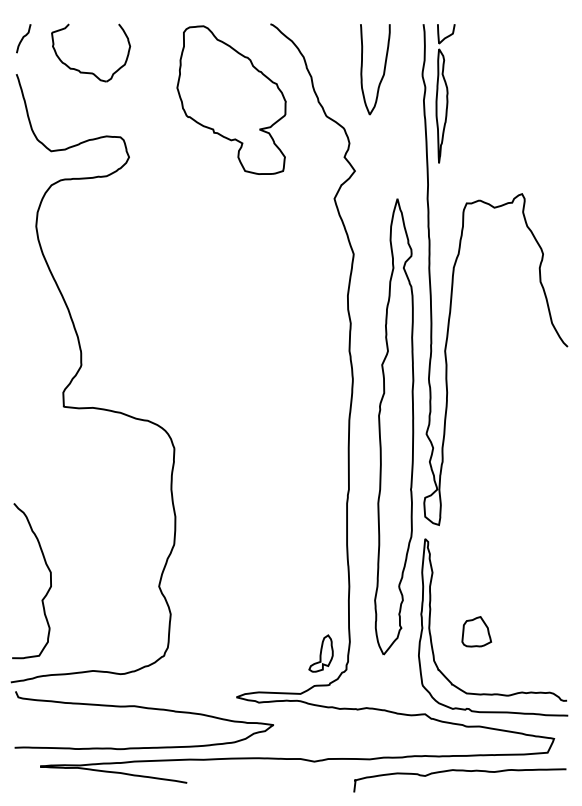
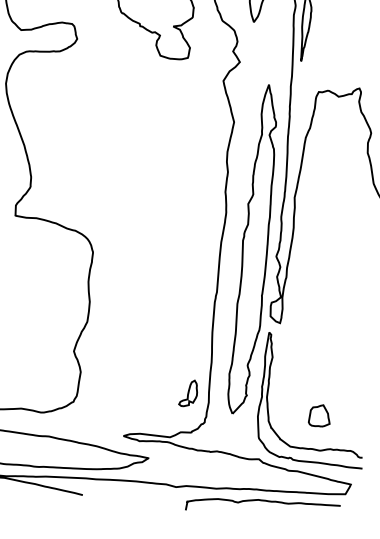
part: (476, 631) -> (319, 415), moved
part: (320, 653) -> (188, 393), moved
curve: (459, 771) -> (263, 501), moved

